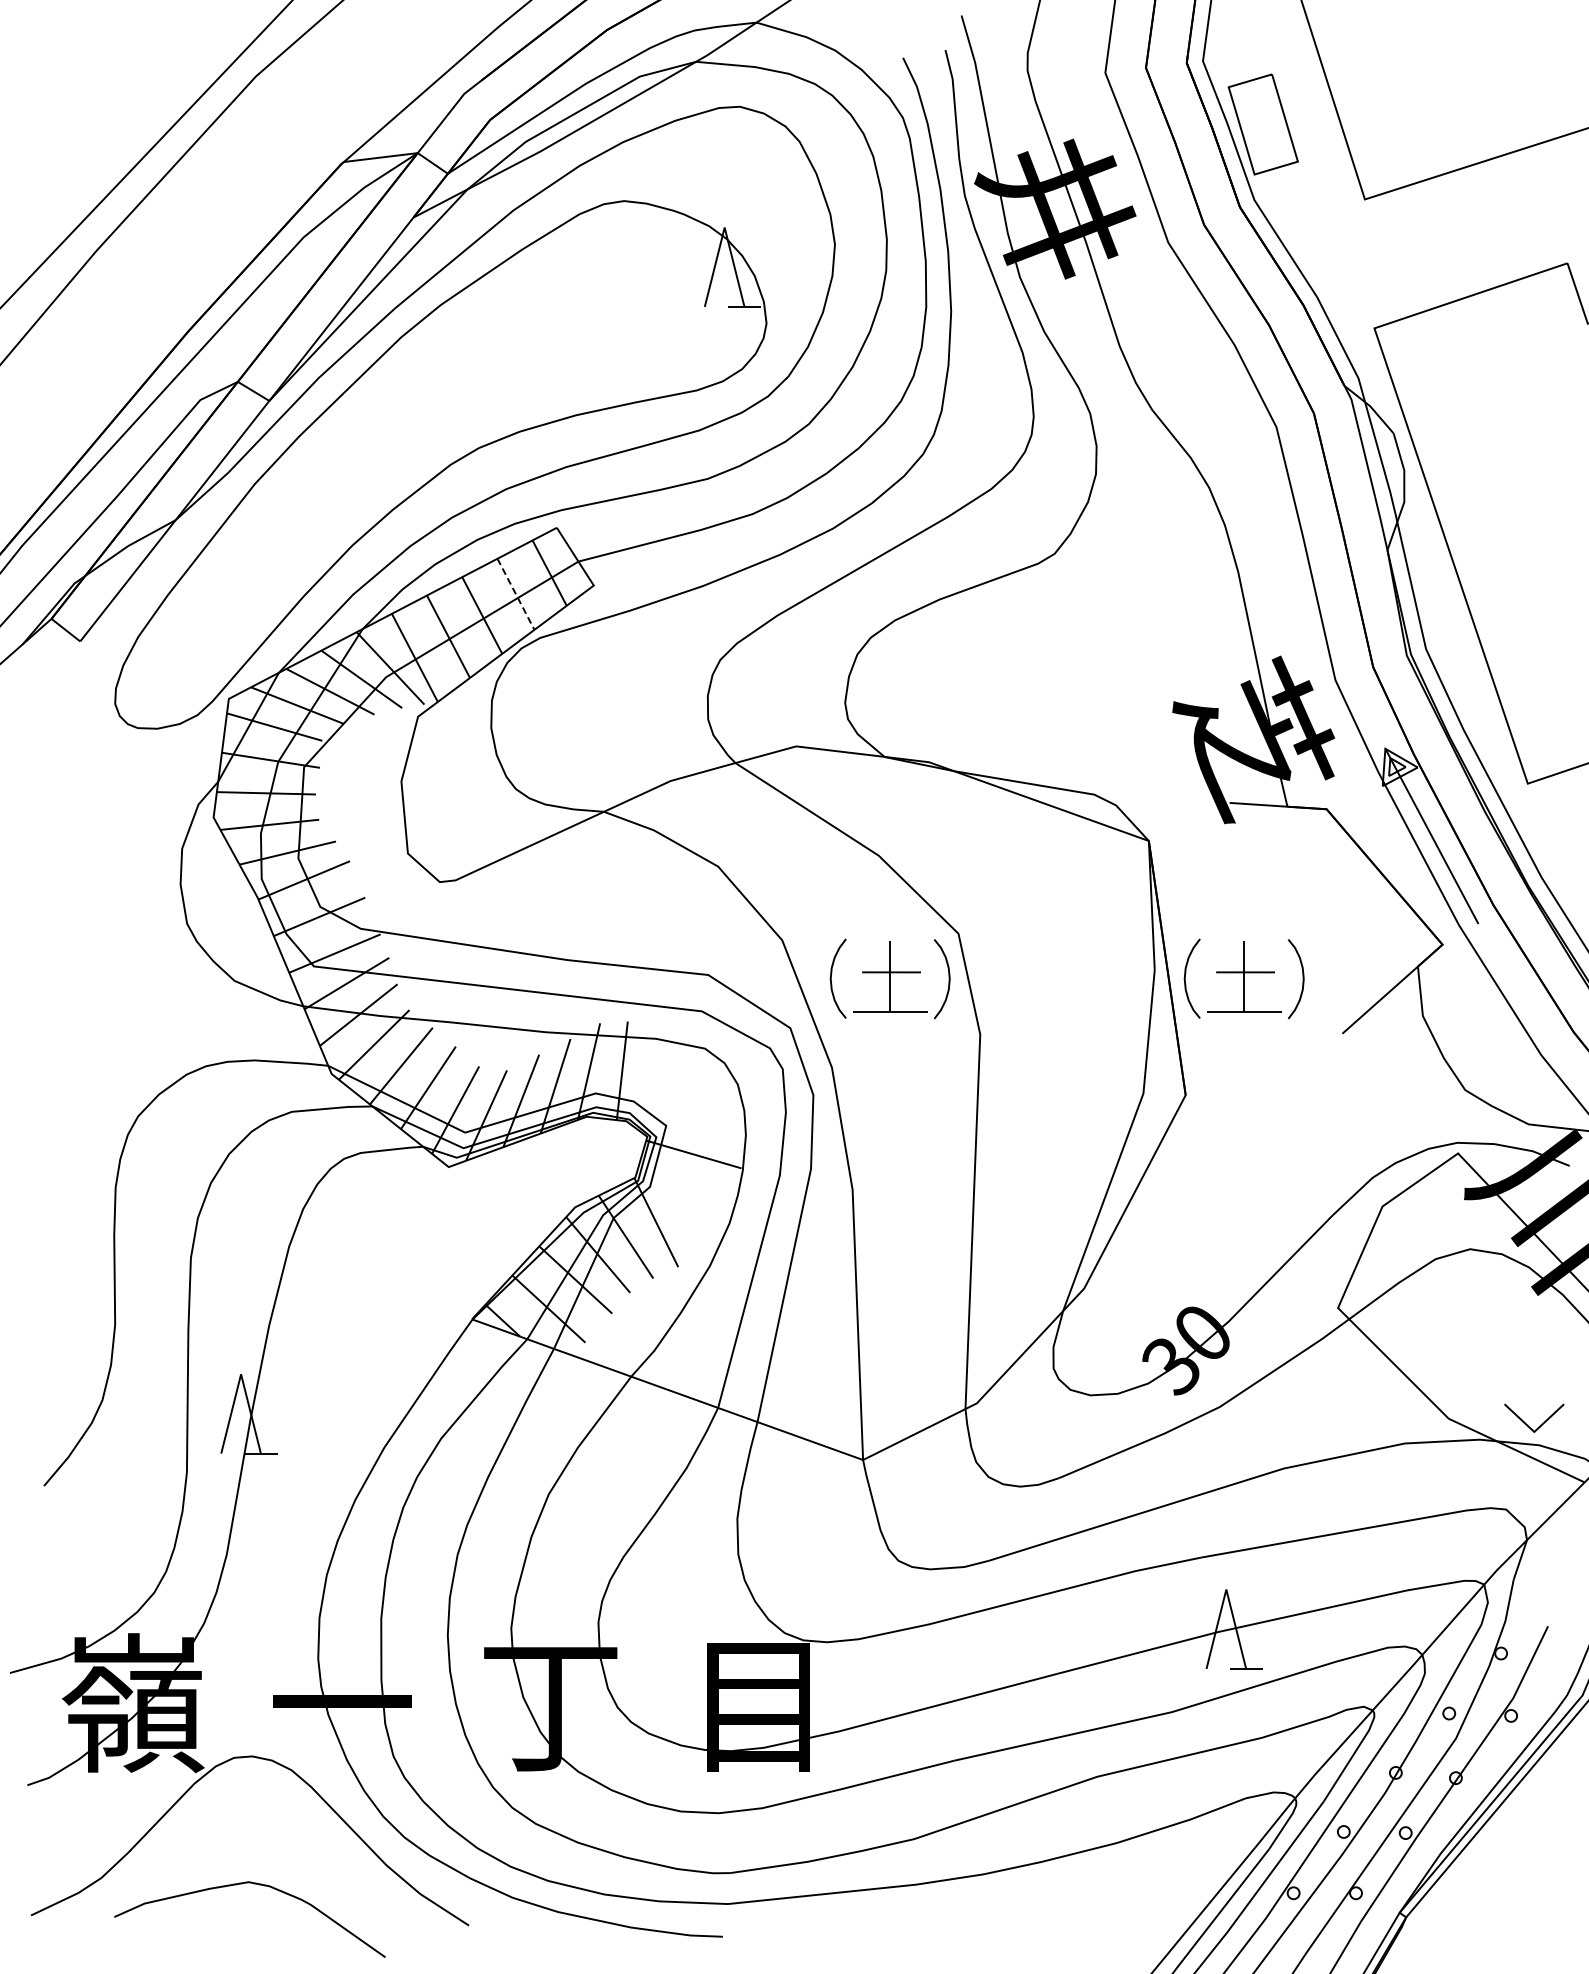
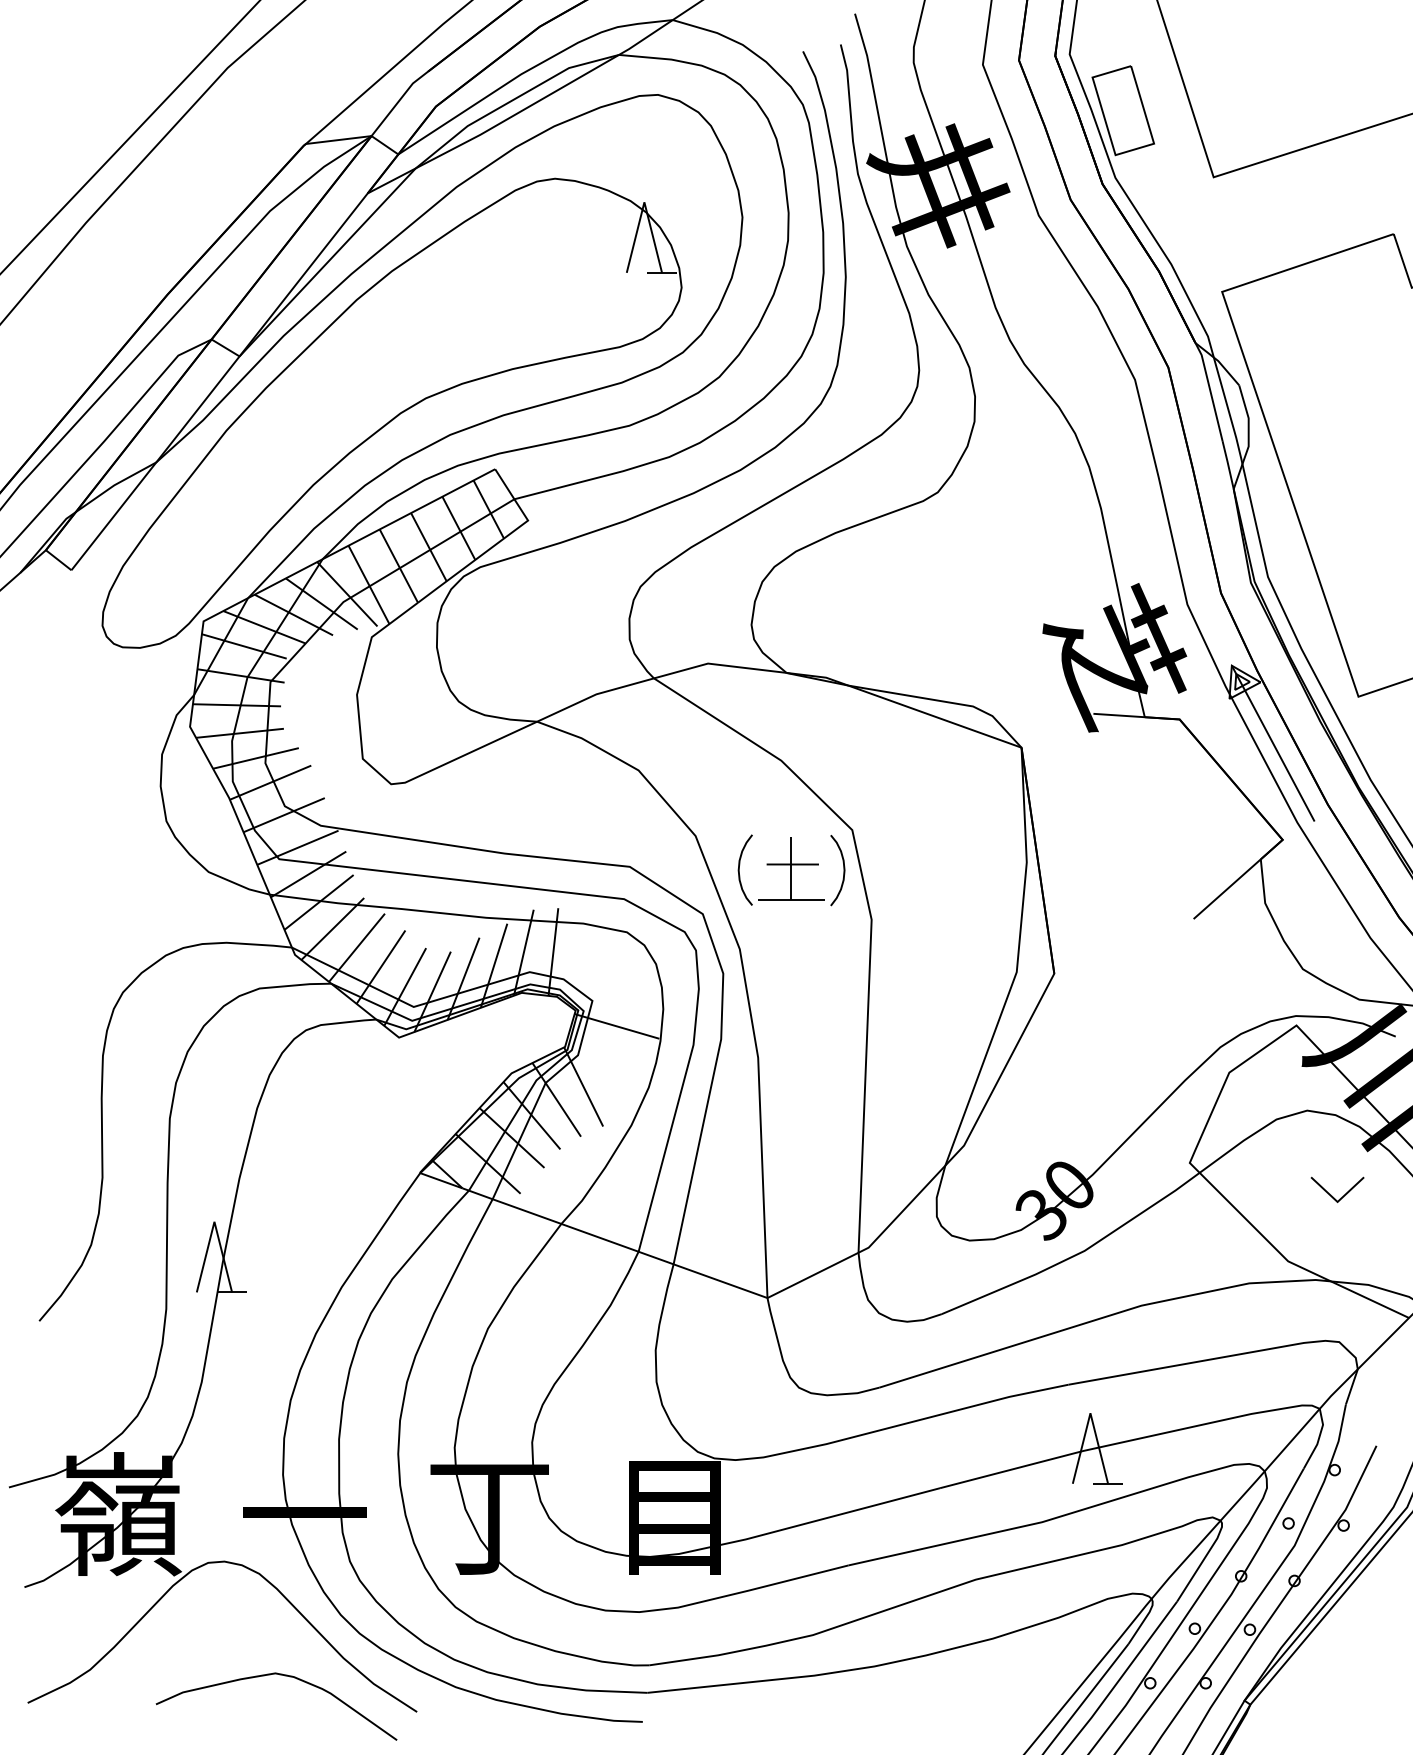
line: (516, 594) -> (459, 528), dashed -> solid
part: (1243, 978) -> (1105, 869), removed
part: (1541, 1423) -> (1343, 1194), moved
curve: (254, 1884) -> (280, 1675), moved

